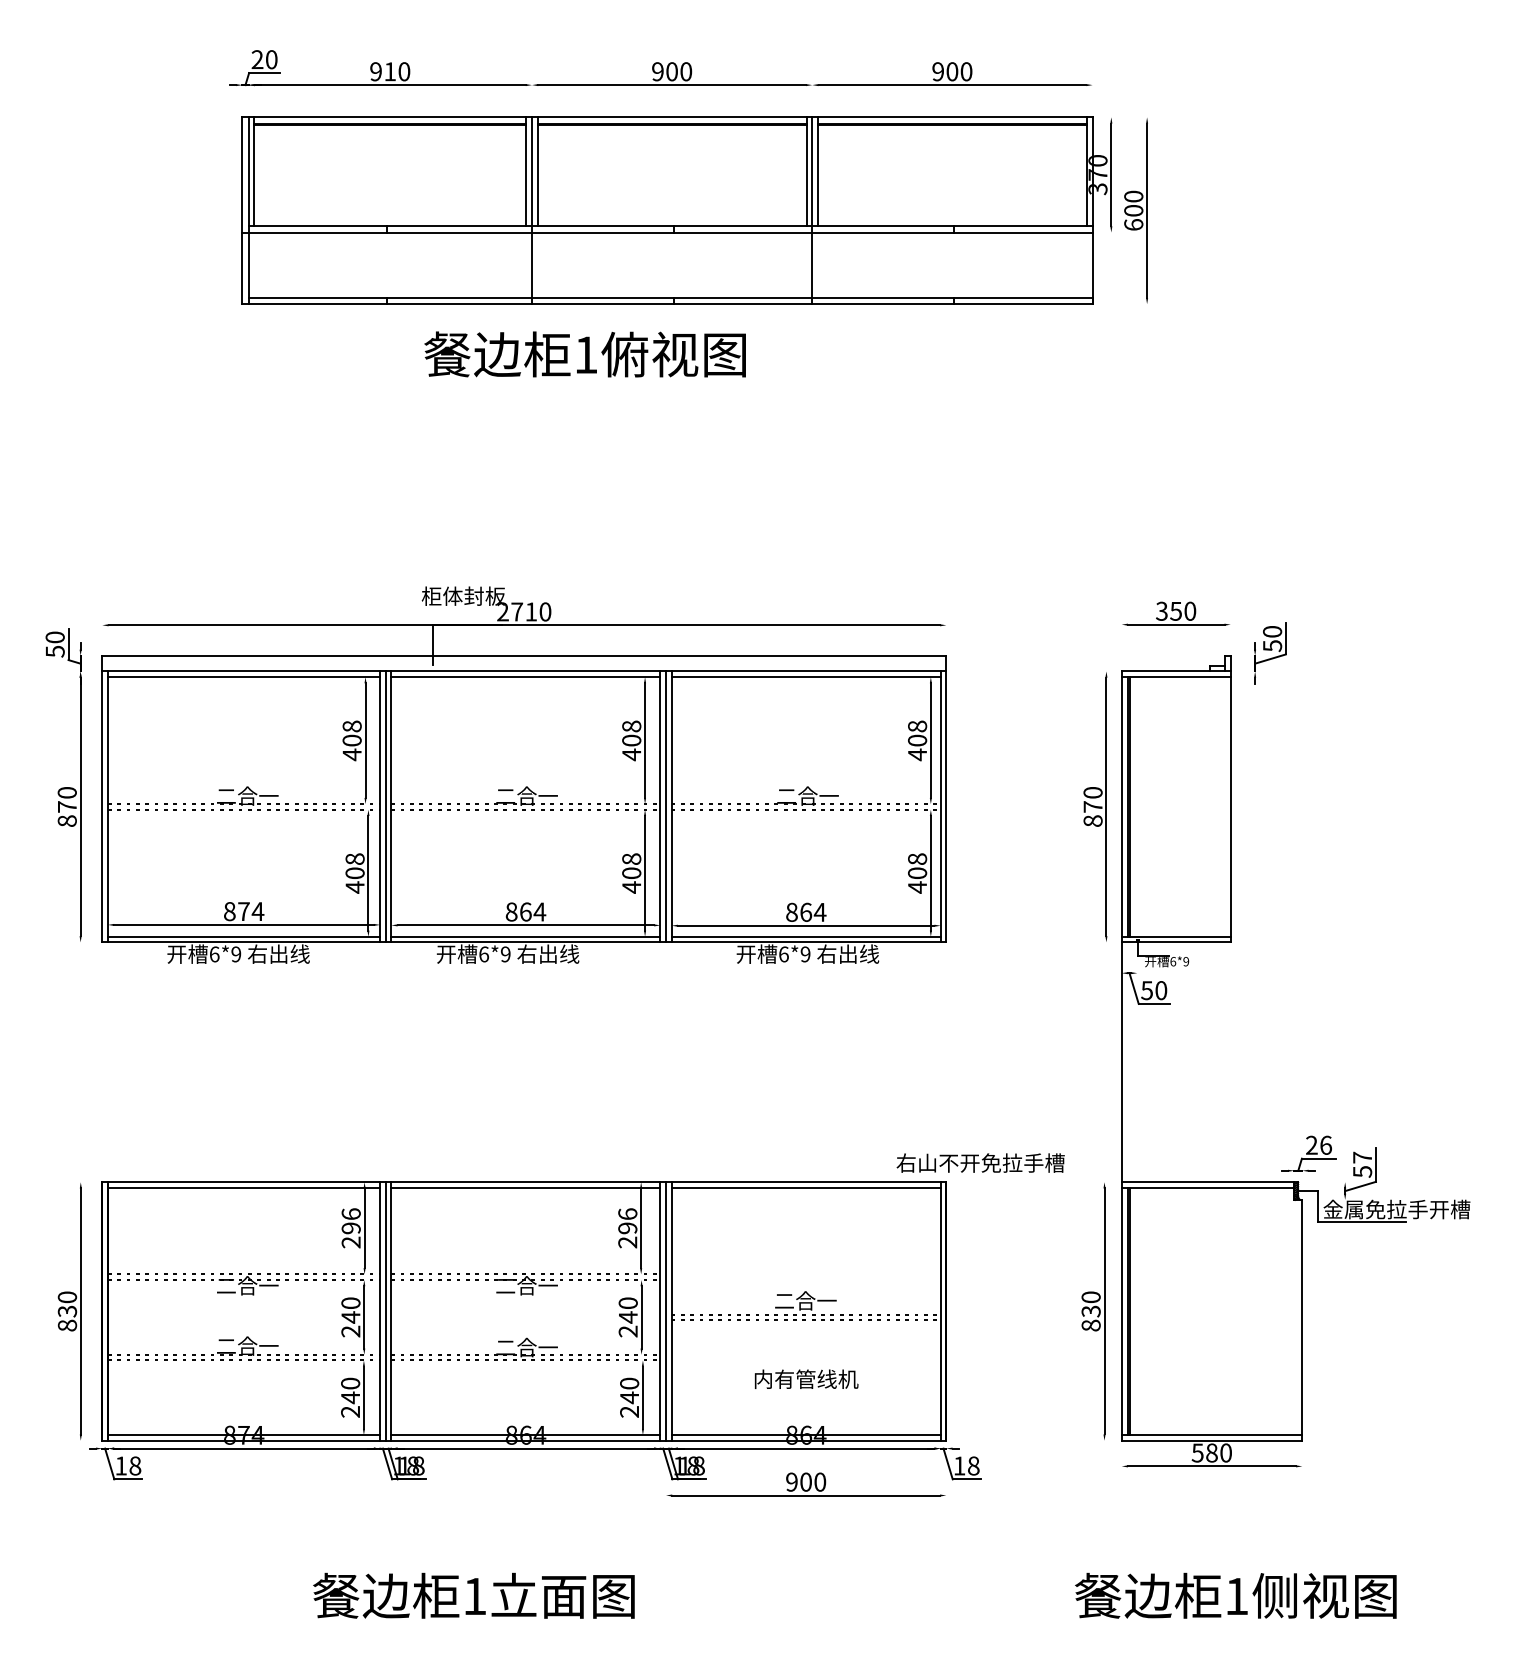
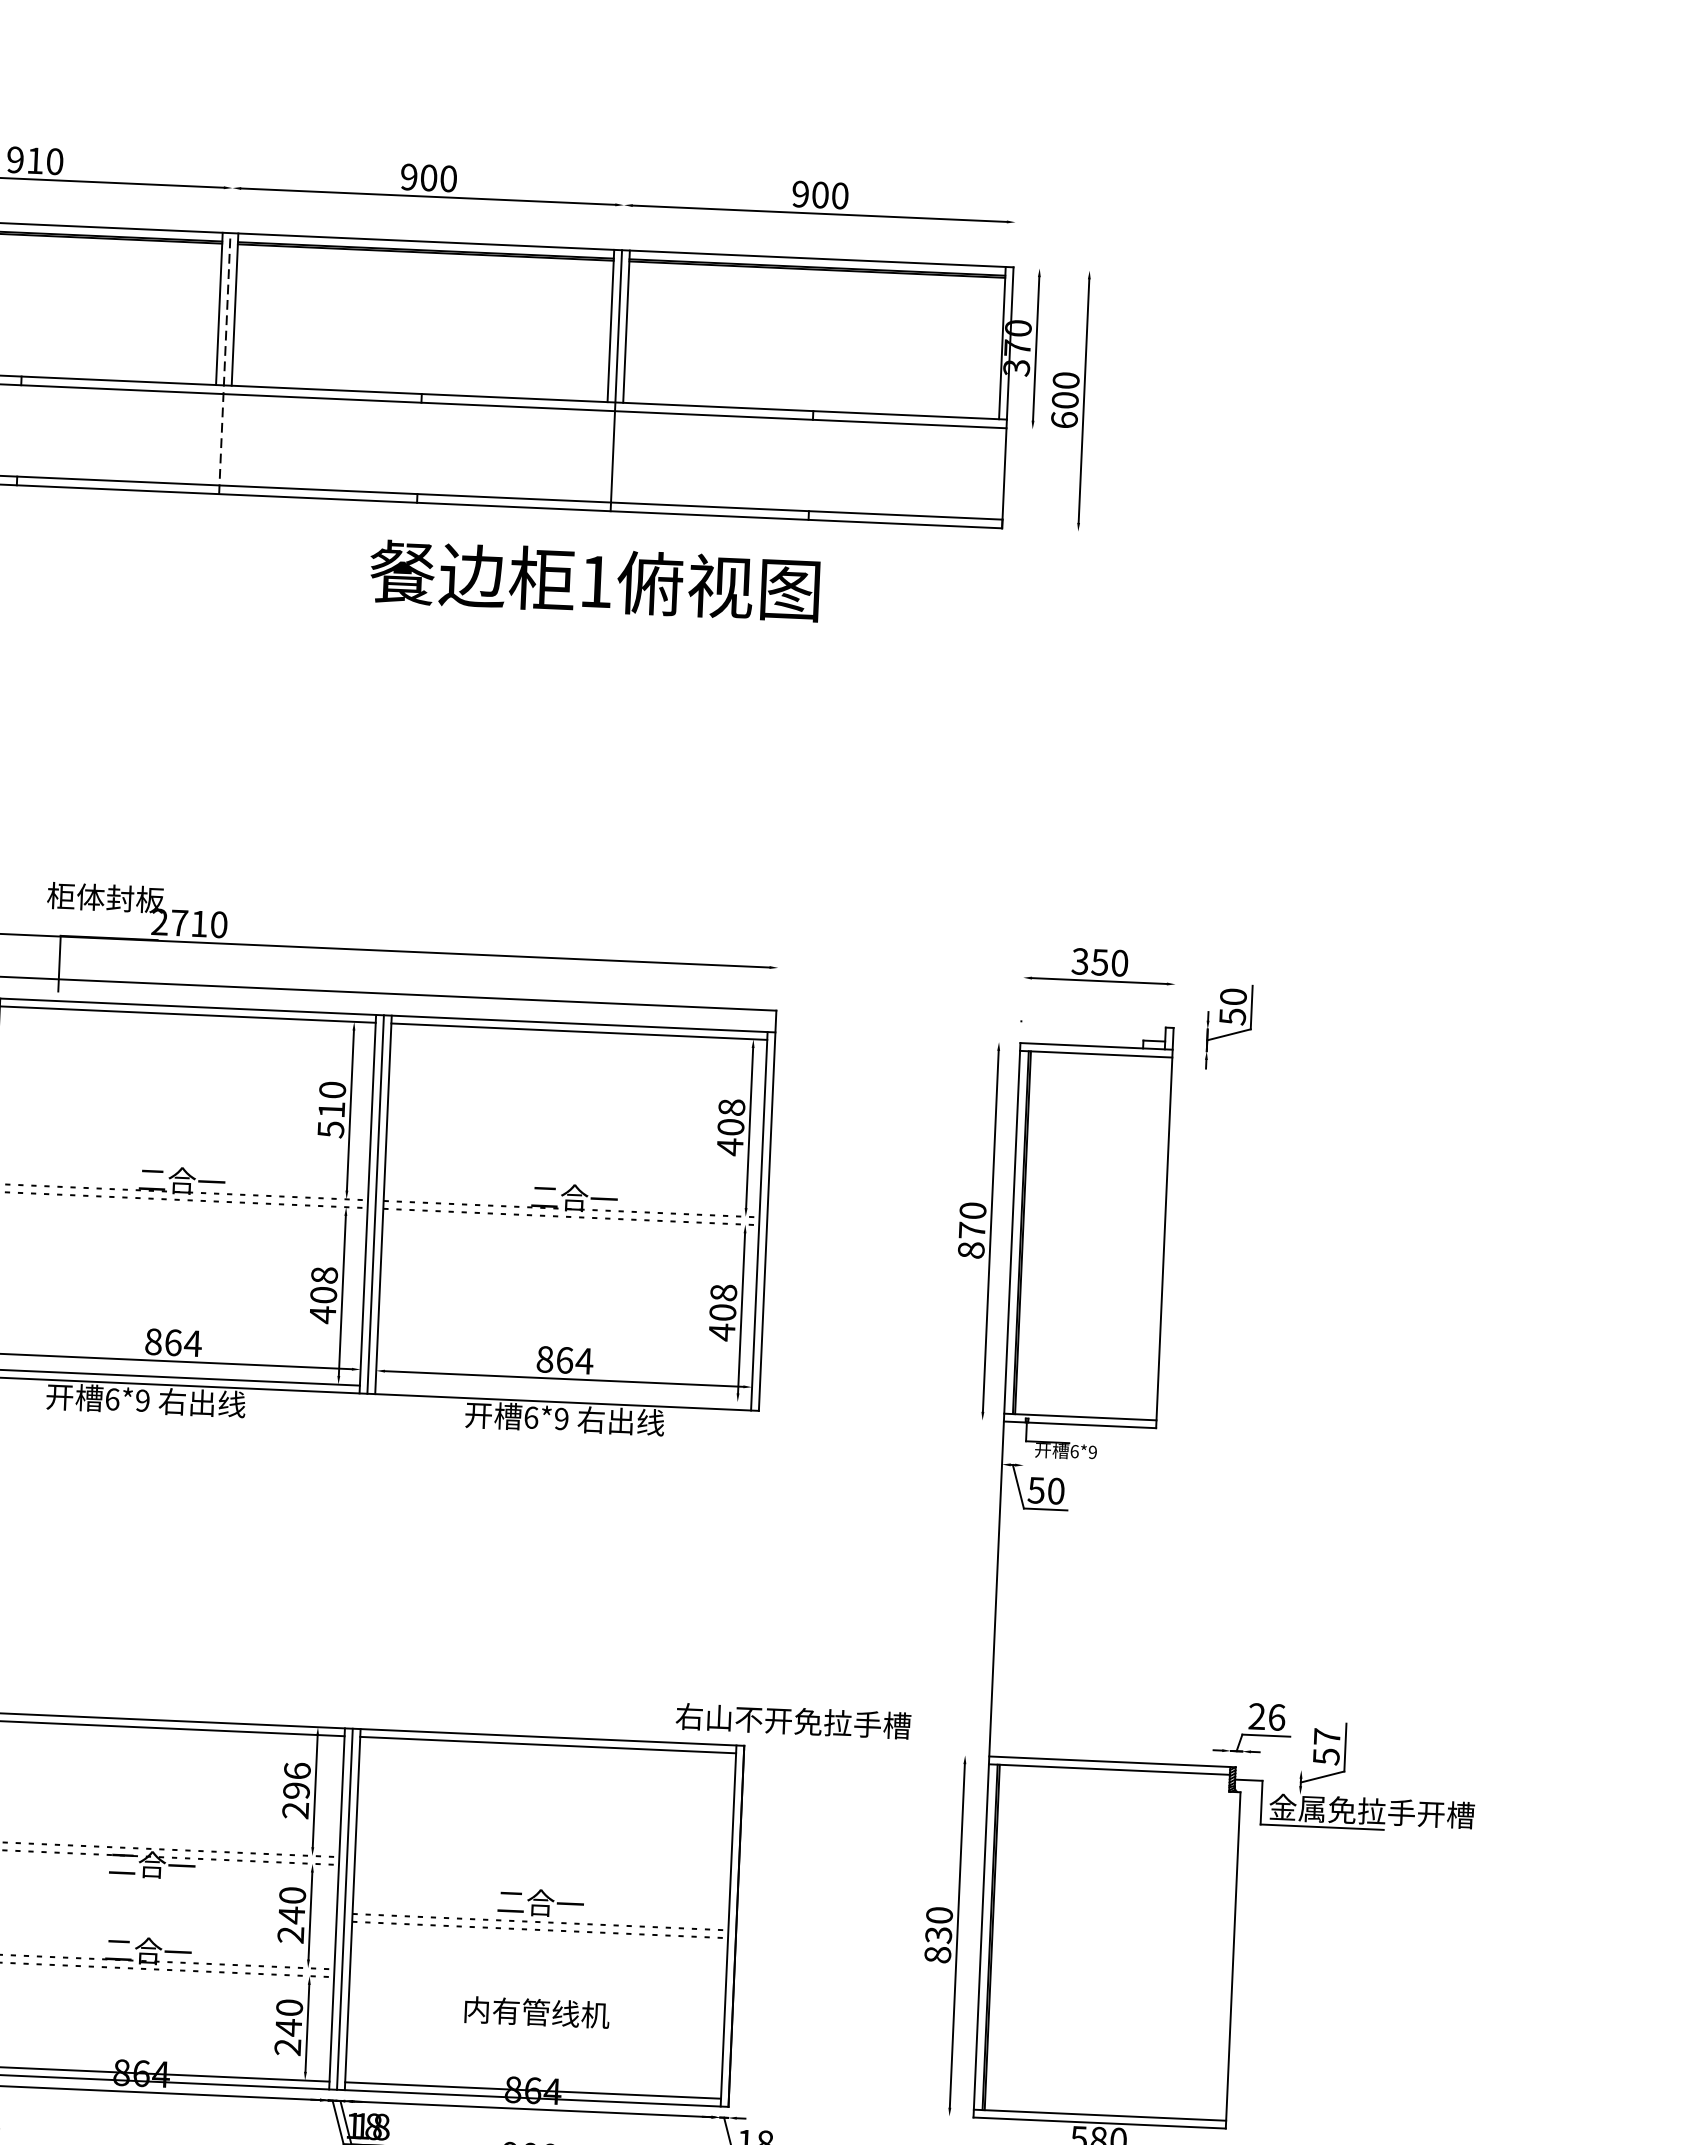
line: (532, 210) -> (225, 363), solid -> dashed
text: (584, 354) -> (593, 580), moved
text: (631, 740) -> (331, 1109), 408 -> 510
line: (805, 936) -> (562, 1393), removed

